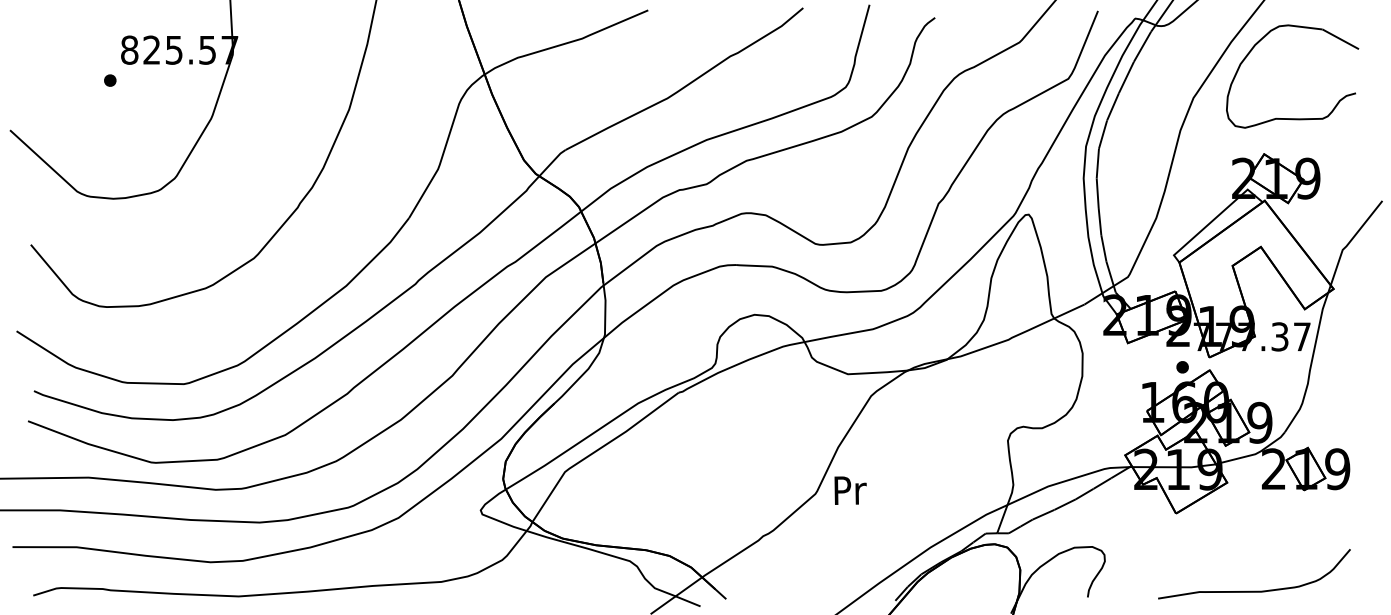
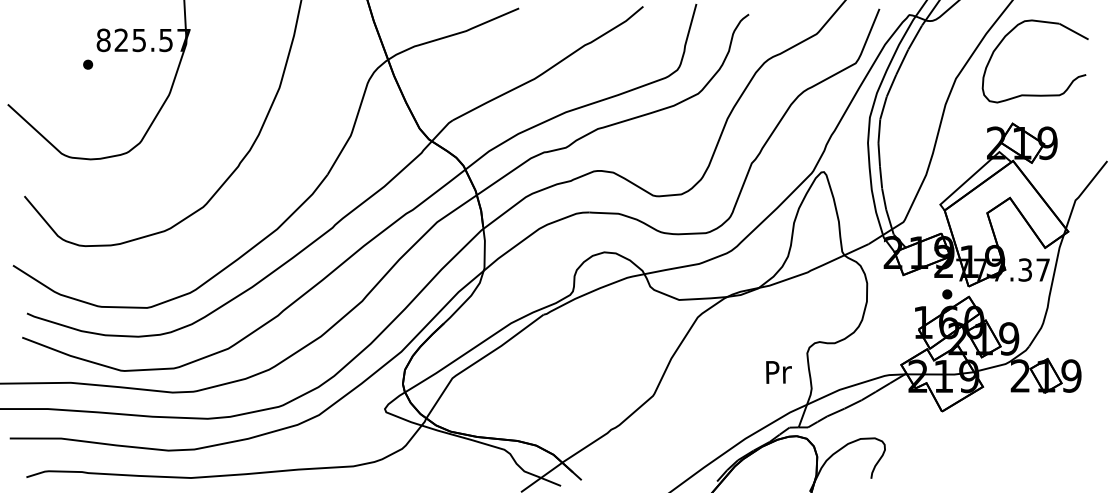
text: (850, 490) -> (778, 372), moved
curve: (1254, 590) -> (1004, 473), removed

